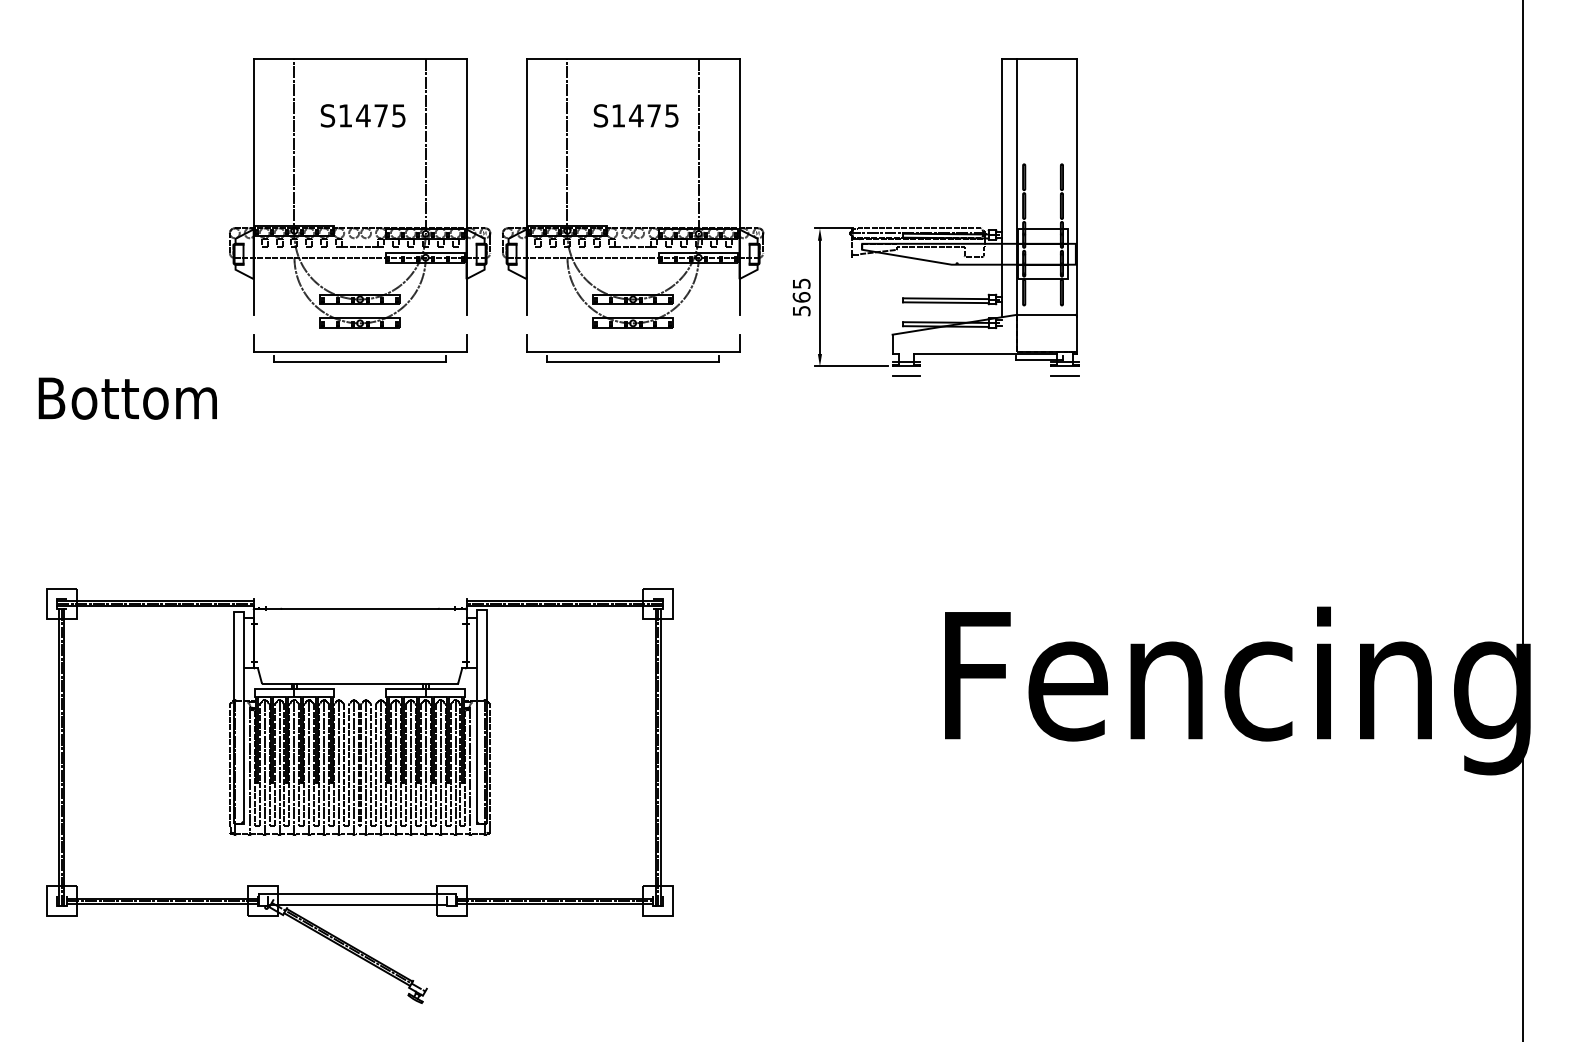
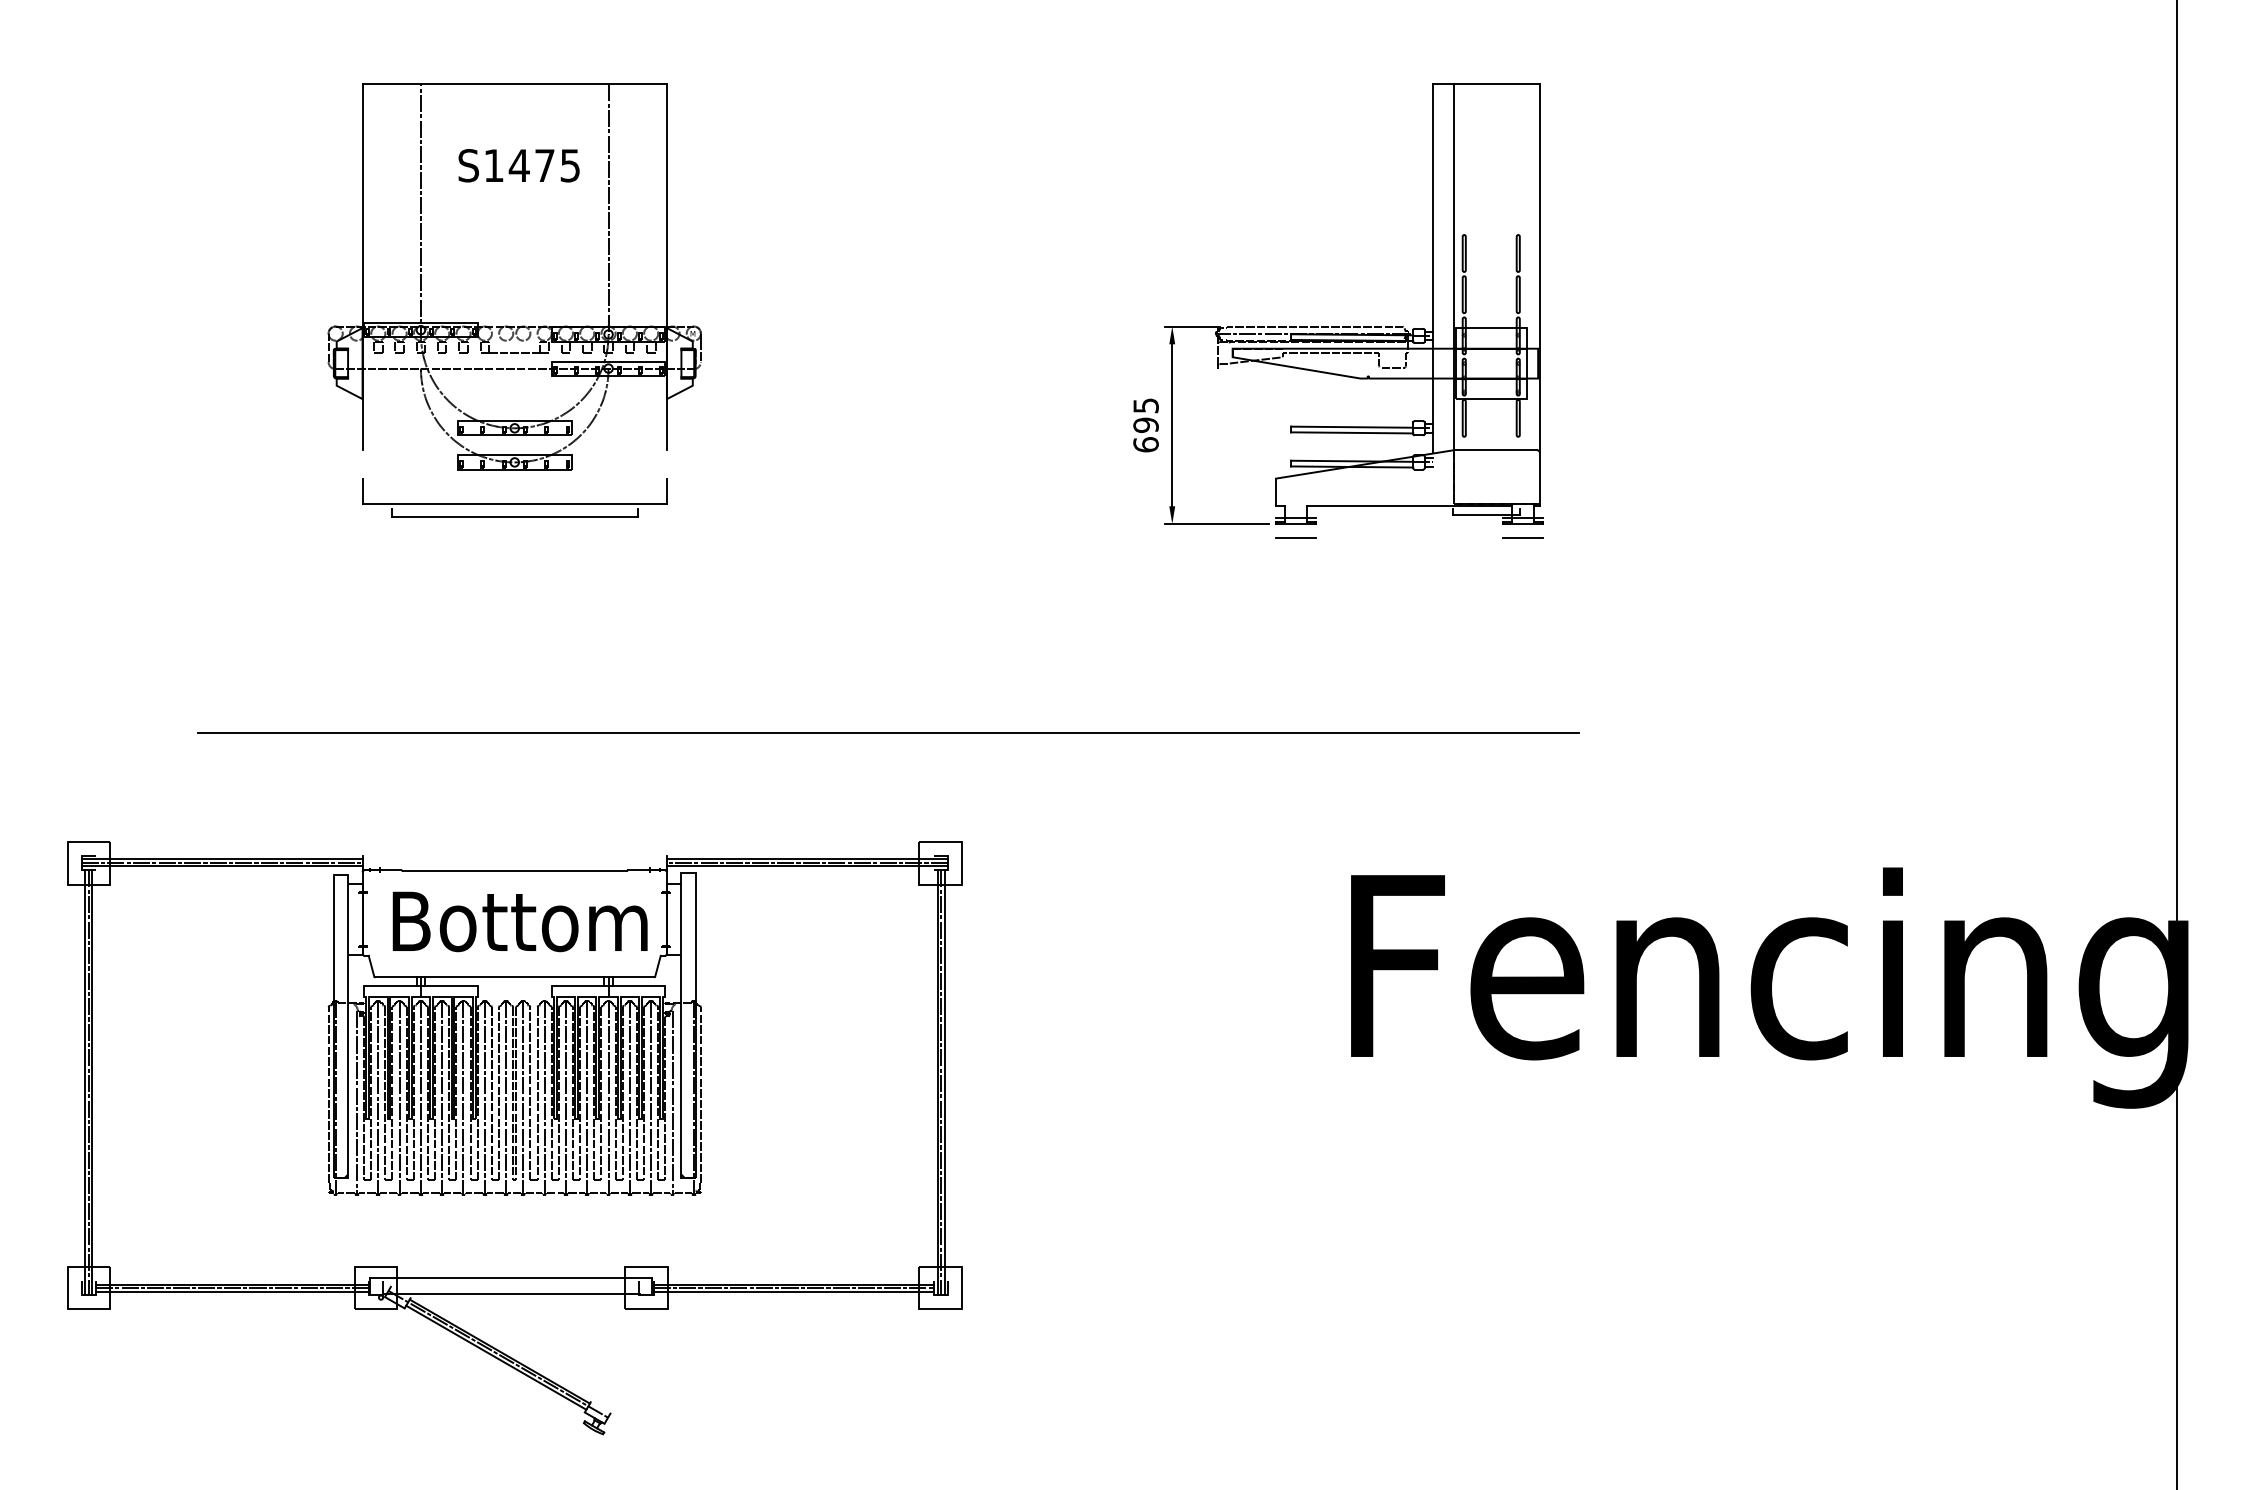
part: (632, 227) -> (904, 325), removed
text: (801, 304) -> (1145, 435), 565 -> 695
text: (127, 398) -> (519, 921), moved
line: (621, 512) -> (888, 732), added

